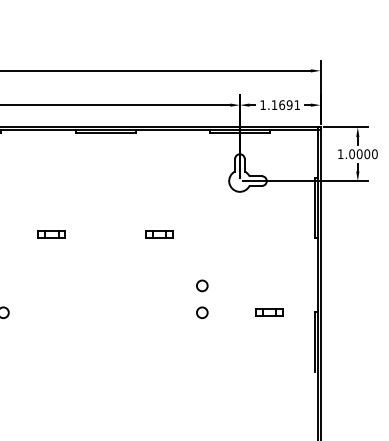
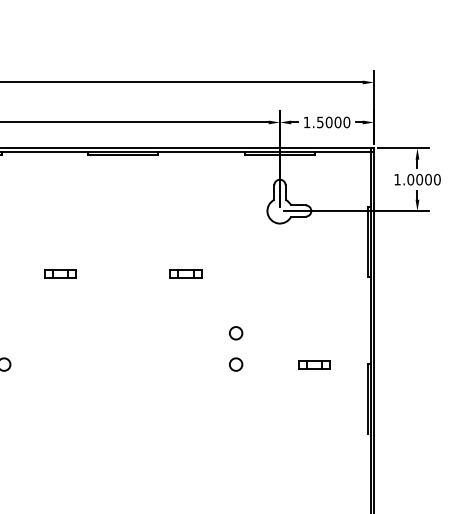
text: (285, 105) -> (333, 122), 1.1691 -> 1.5000

